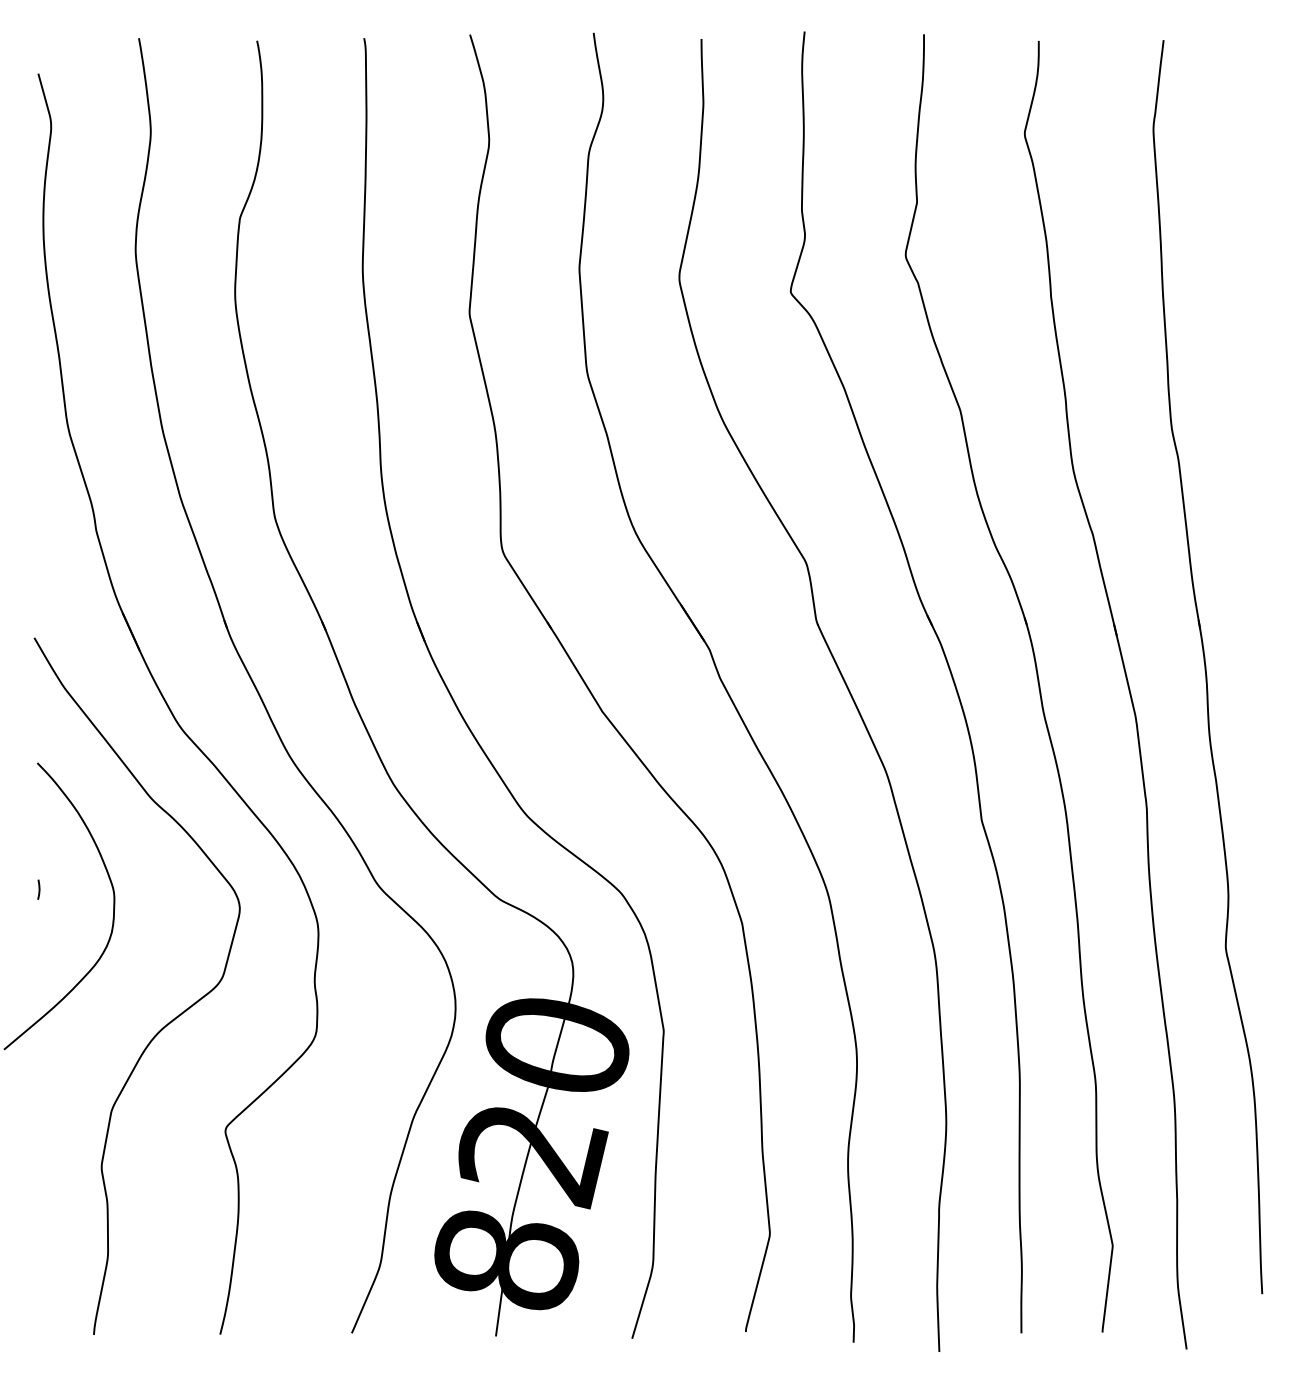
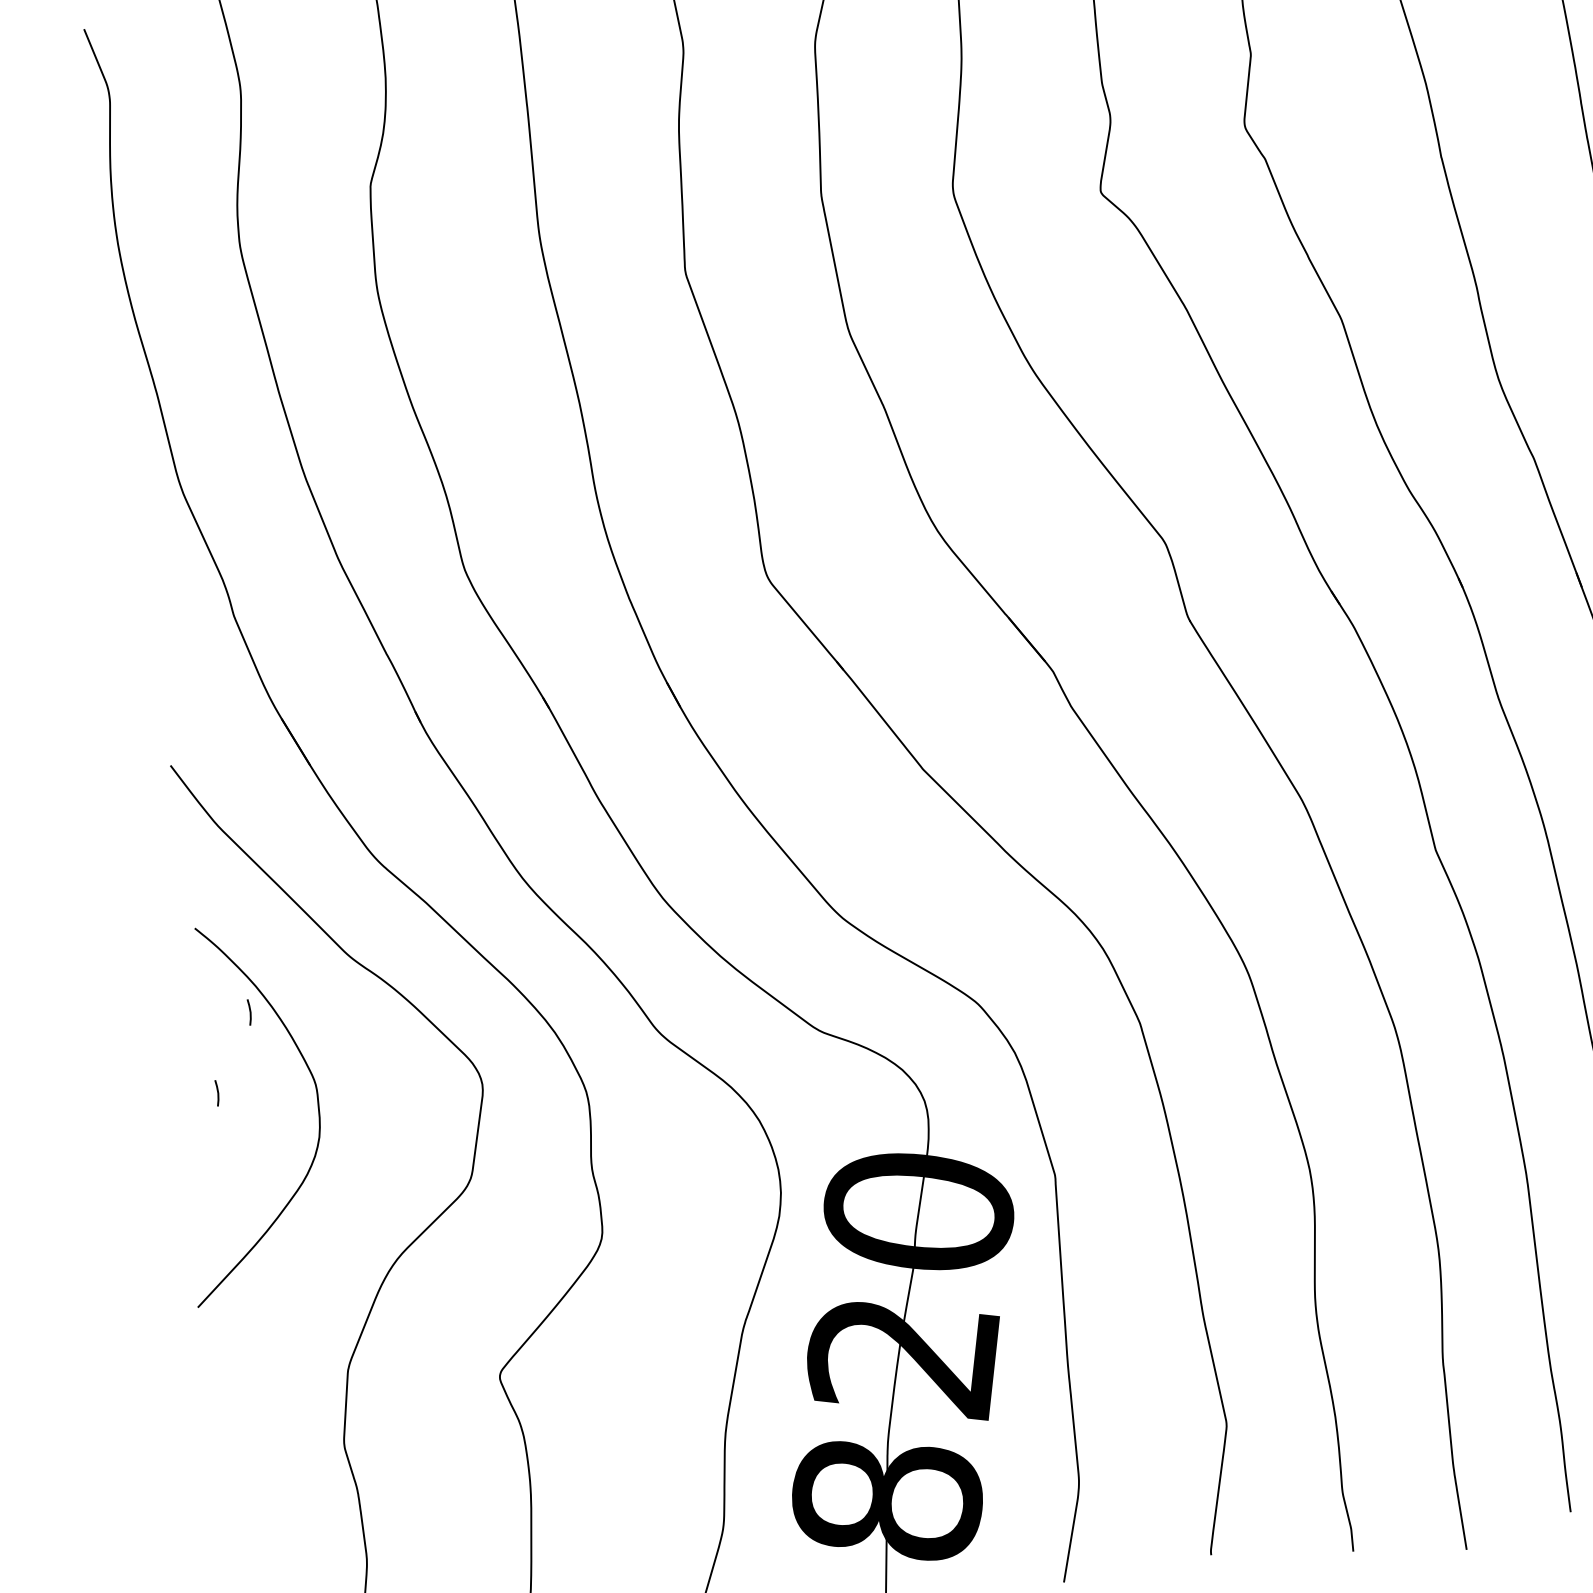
line: (70, 831) -> (249, 1012), added

